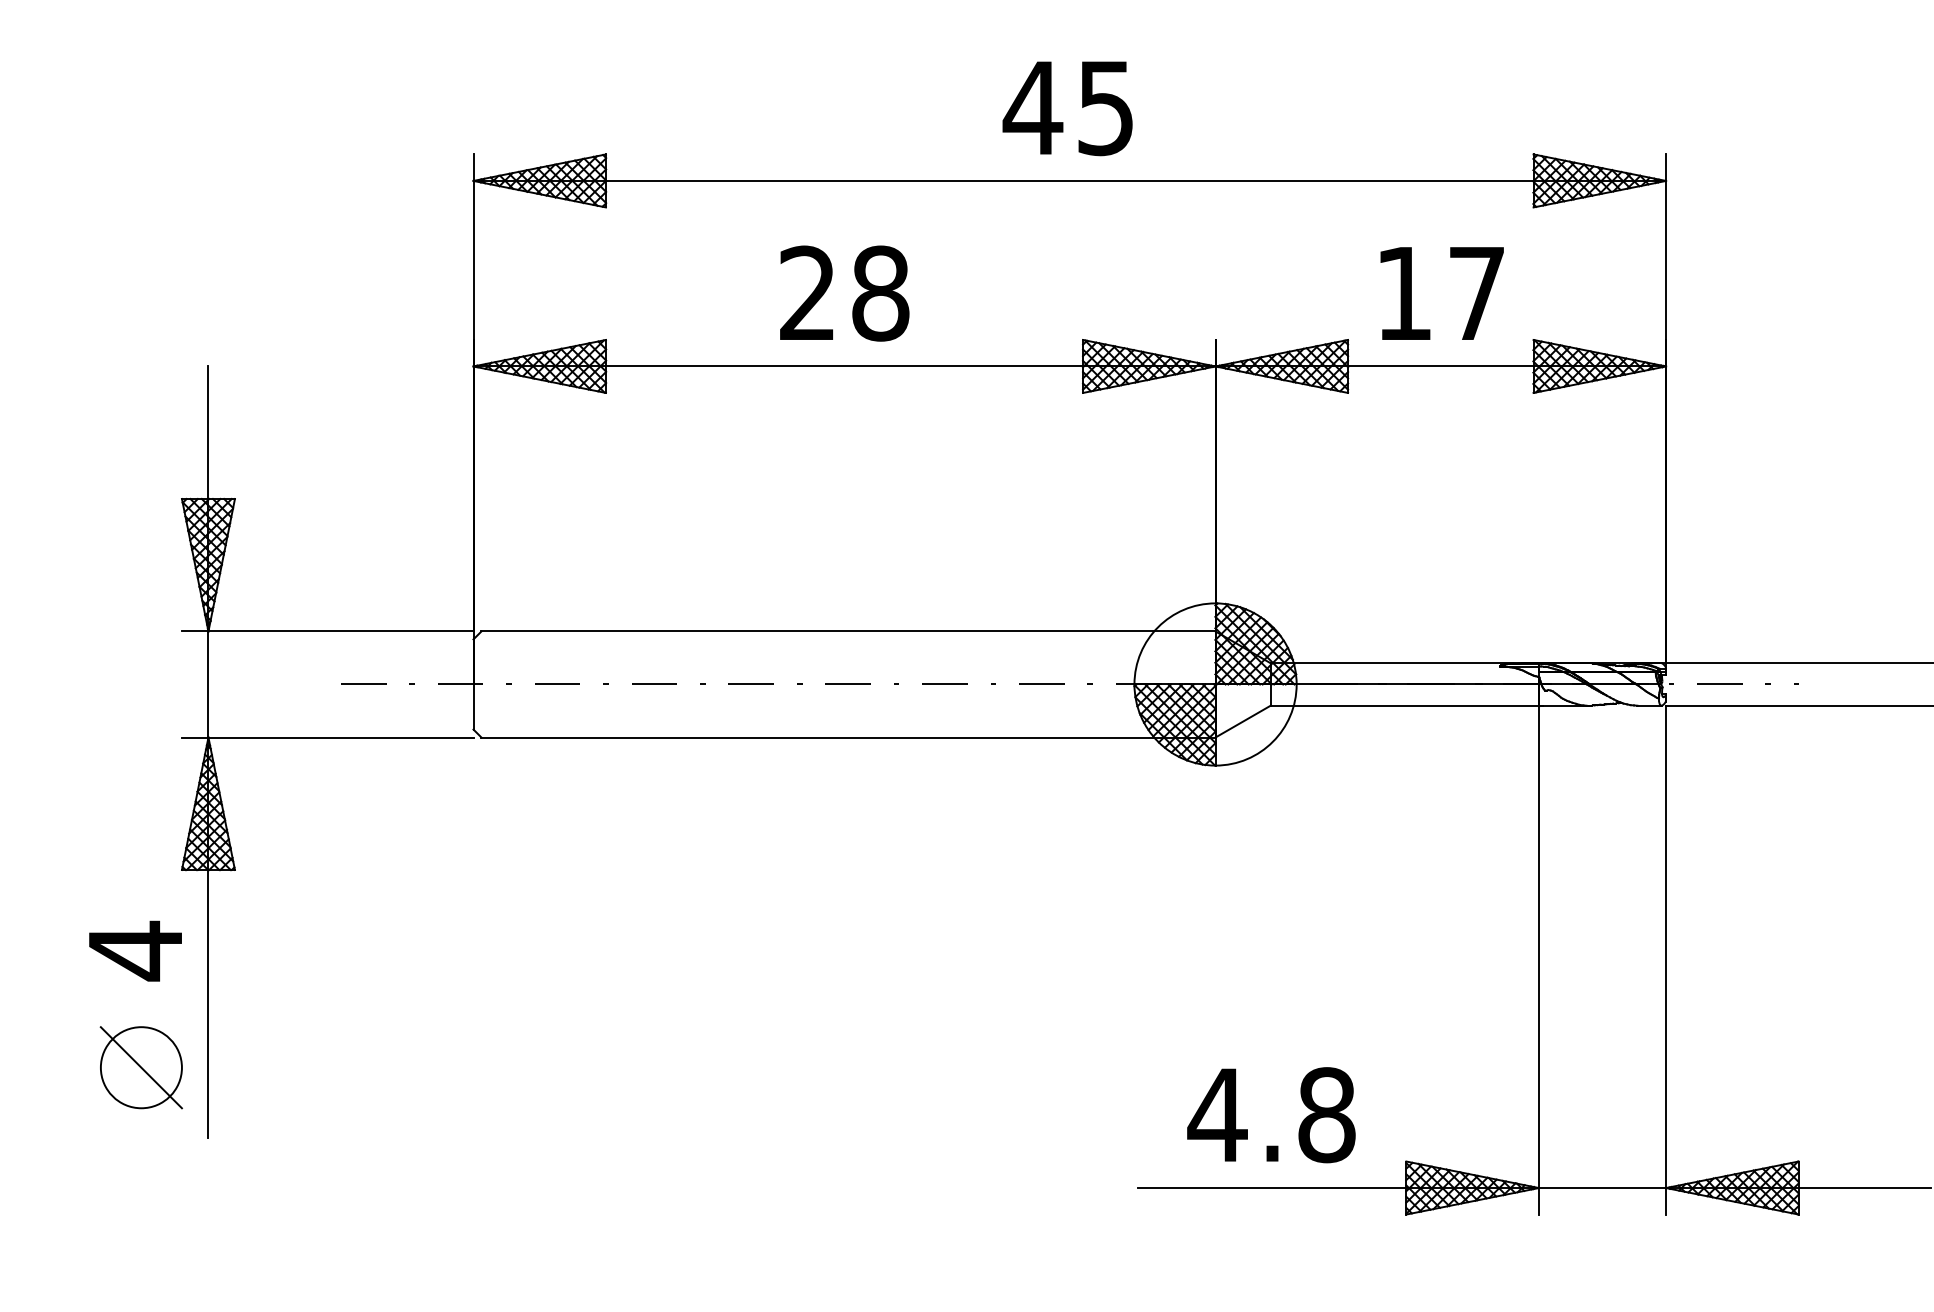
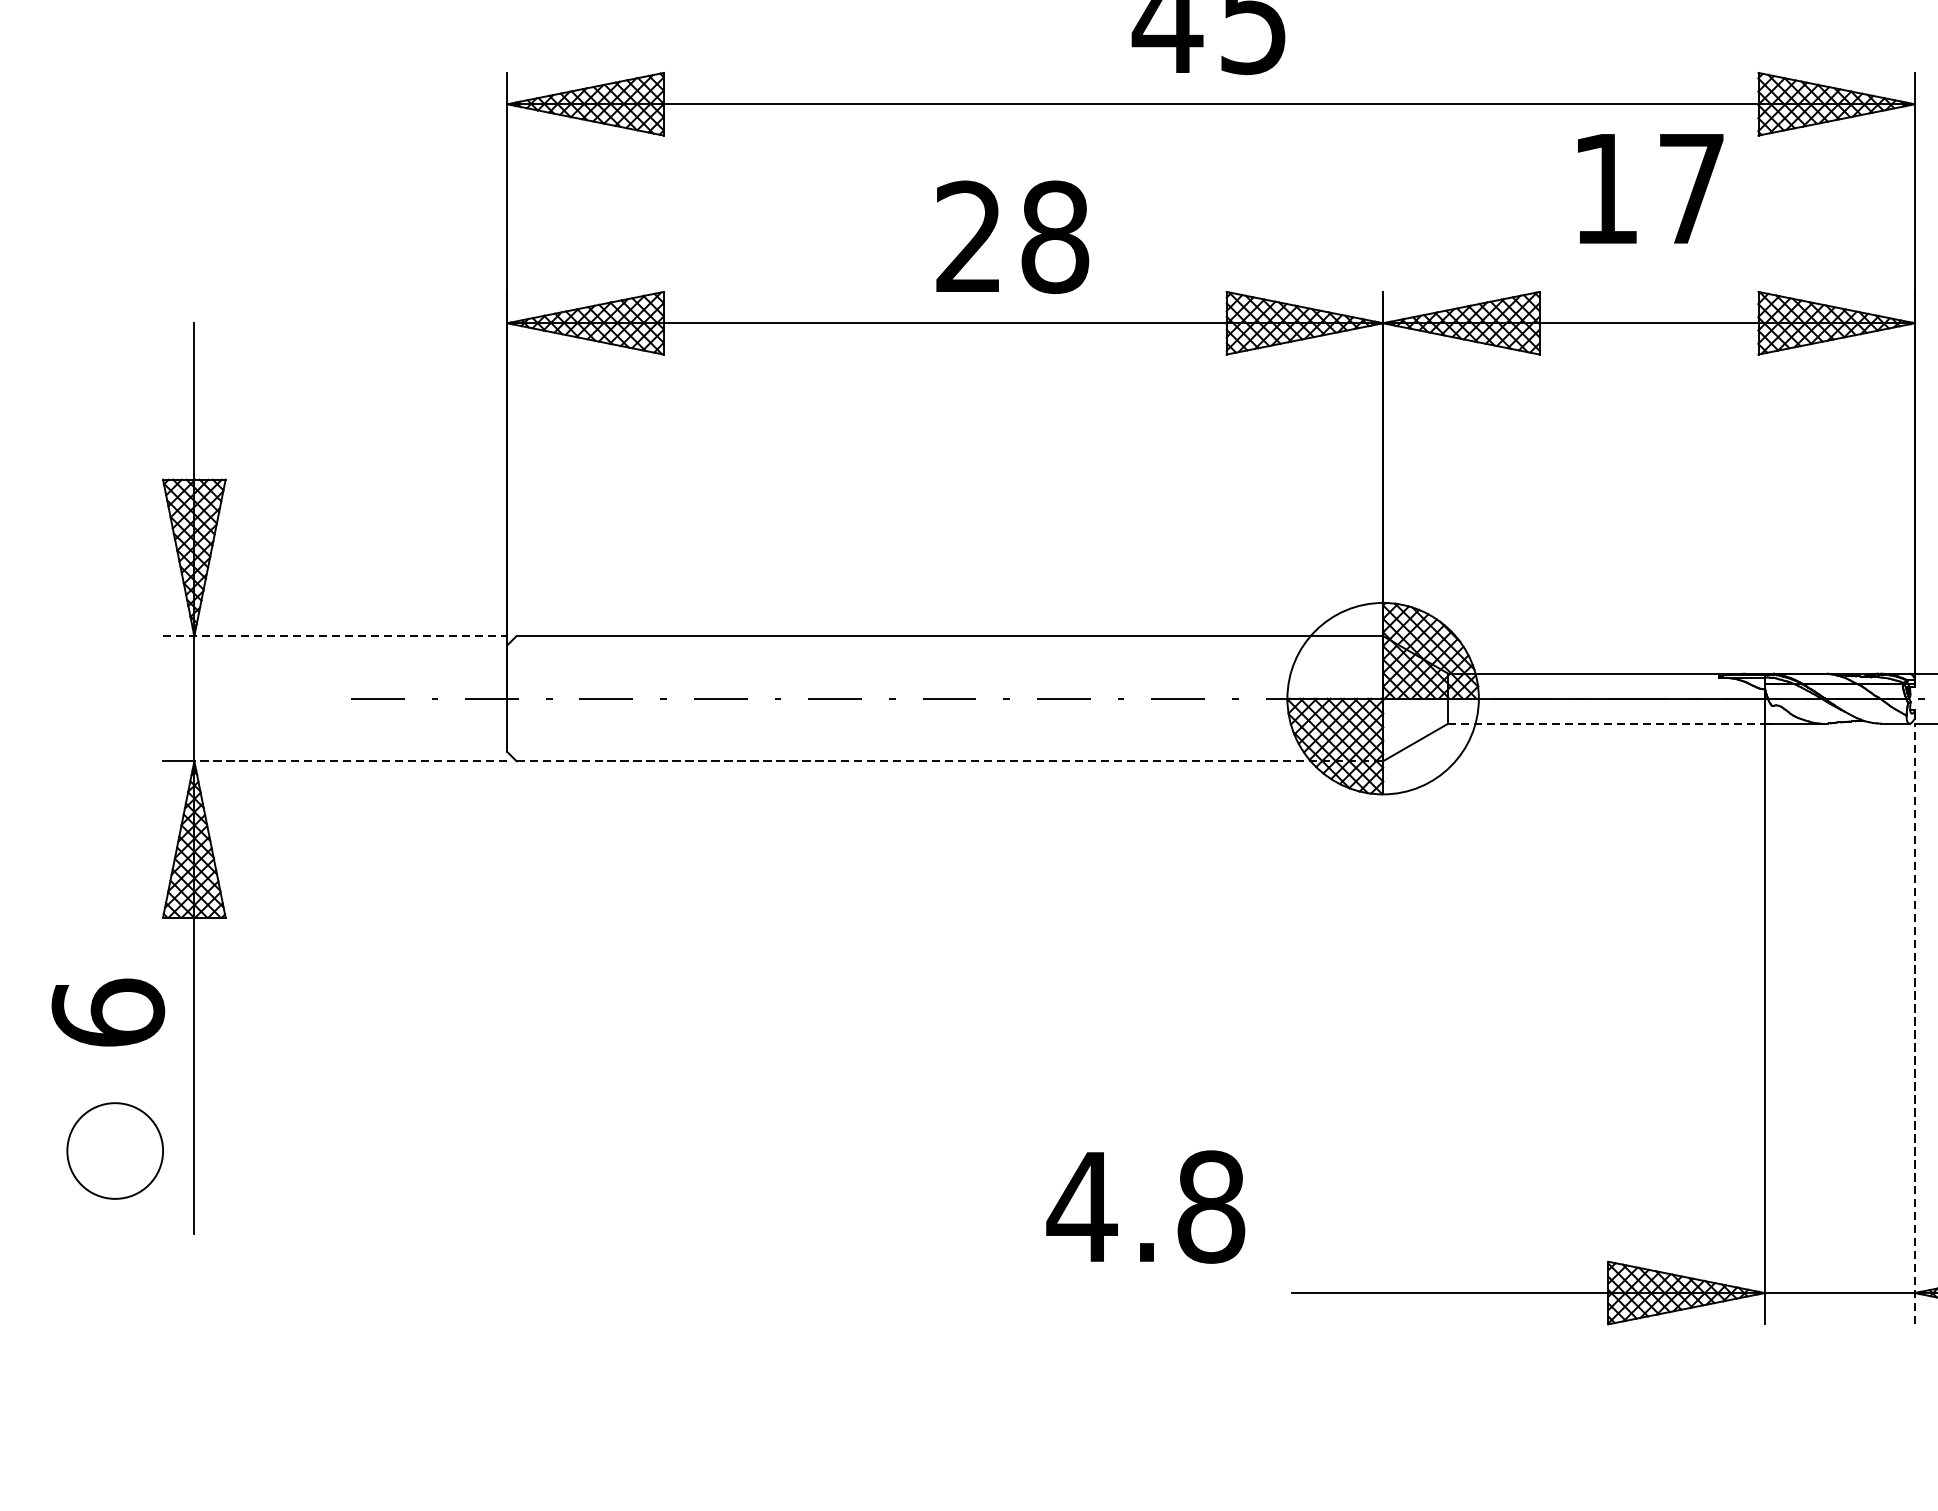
text: (844, 293) -> (1012, 237), moved
text: (1441, 293) -> (1649, 188), moved
line: (327, 631) -> (334, 636), solid -> dashed
line: (1405, 705) -> (1607, 723), solid -> dashed
line: (340, 737) -> (350, 761), solid -> dashed
line: (849, 737) -> (951, 761), solid -> dashed
text: (135, 950) -> (108, 1012), 4 -> 6
line: (1666, 959) -> (1915, 1023), solid -> dashed
line: (140, 1067) -> (114, 1150), removed
text: (1271, 1115) -> (1145, 1207), moved

